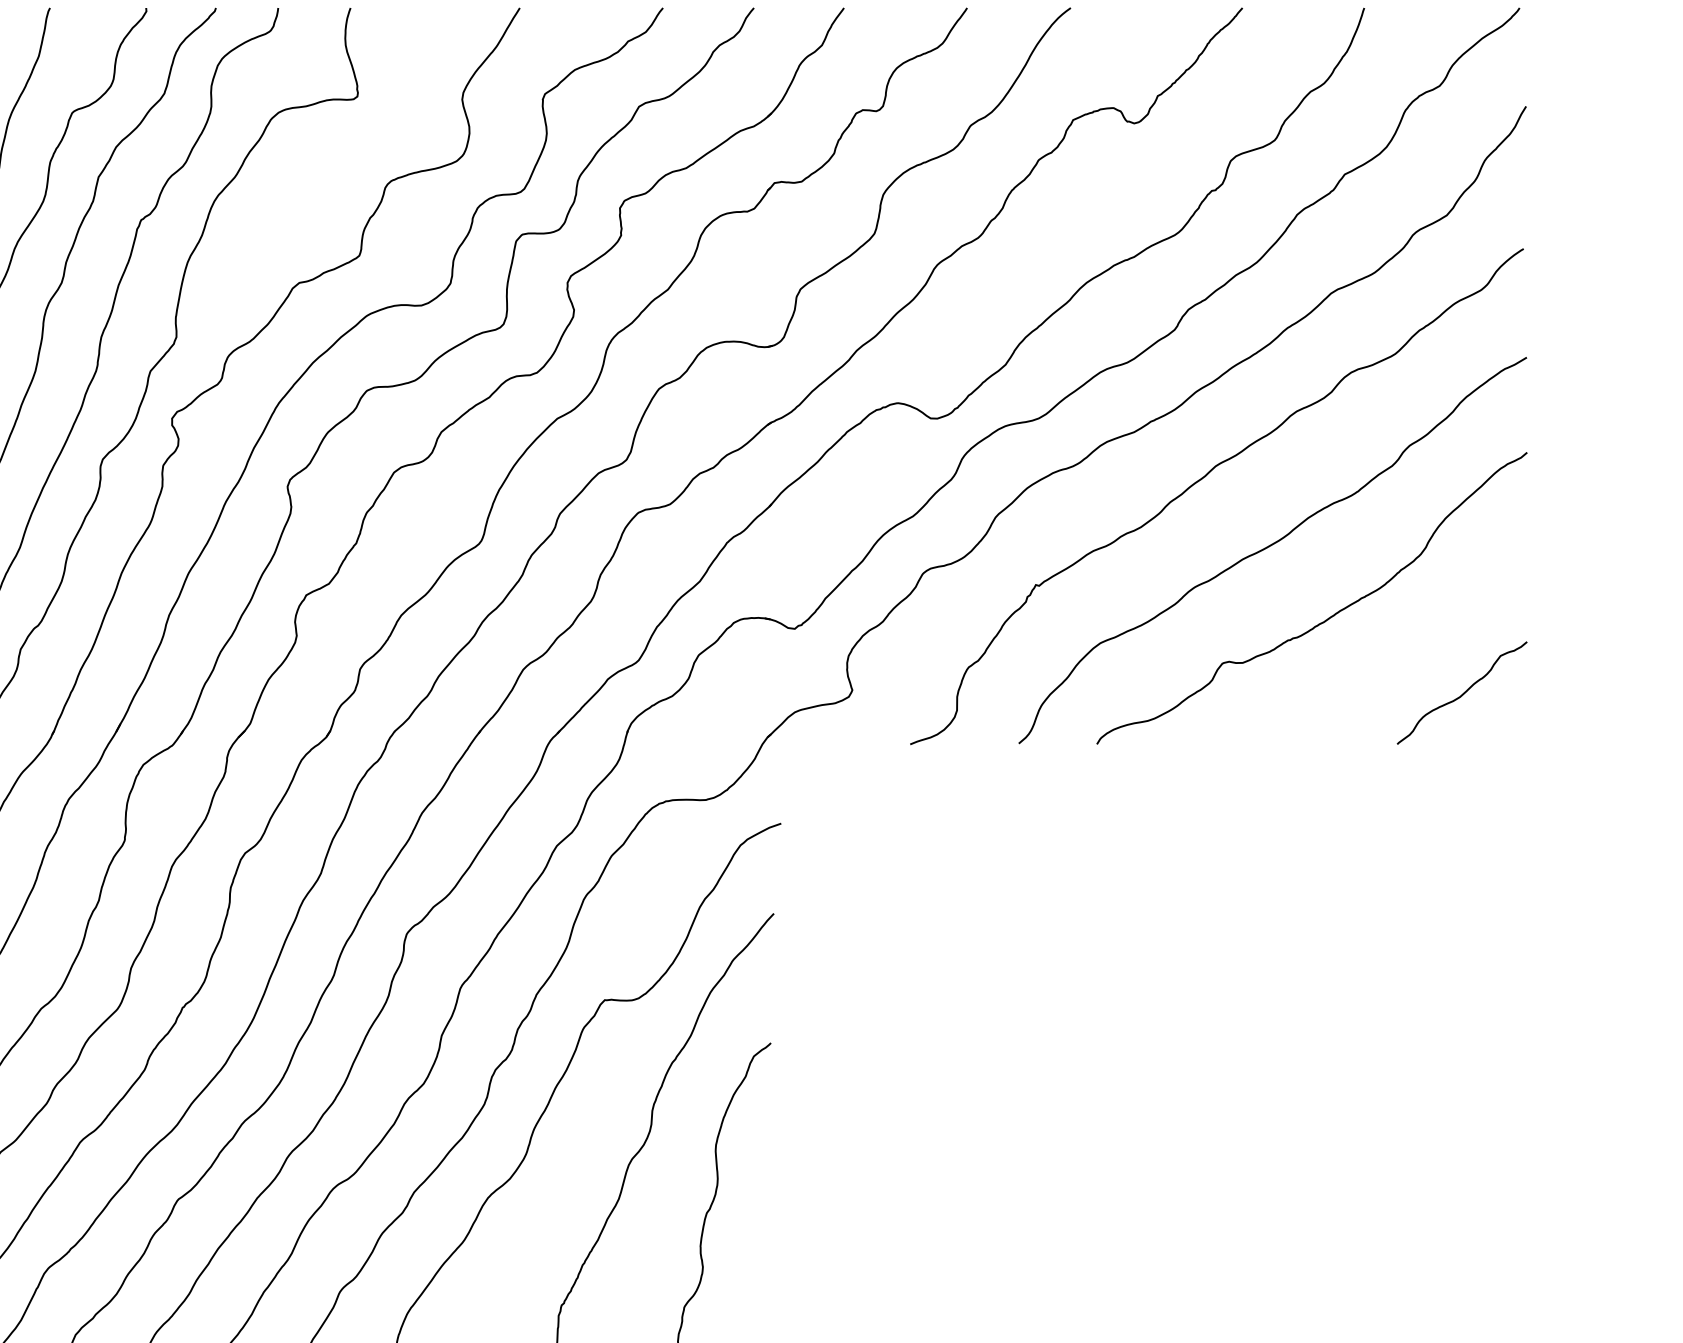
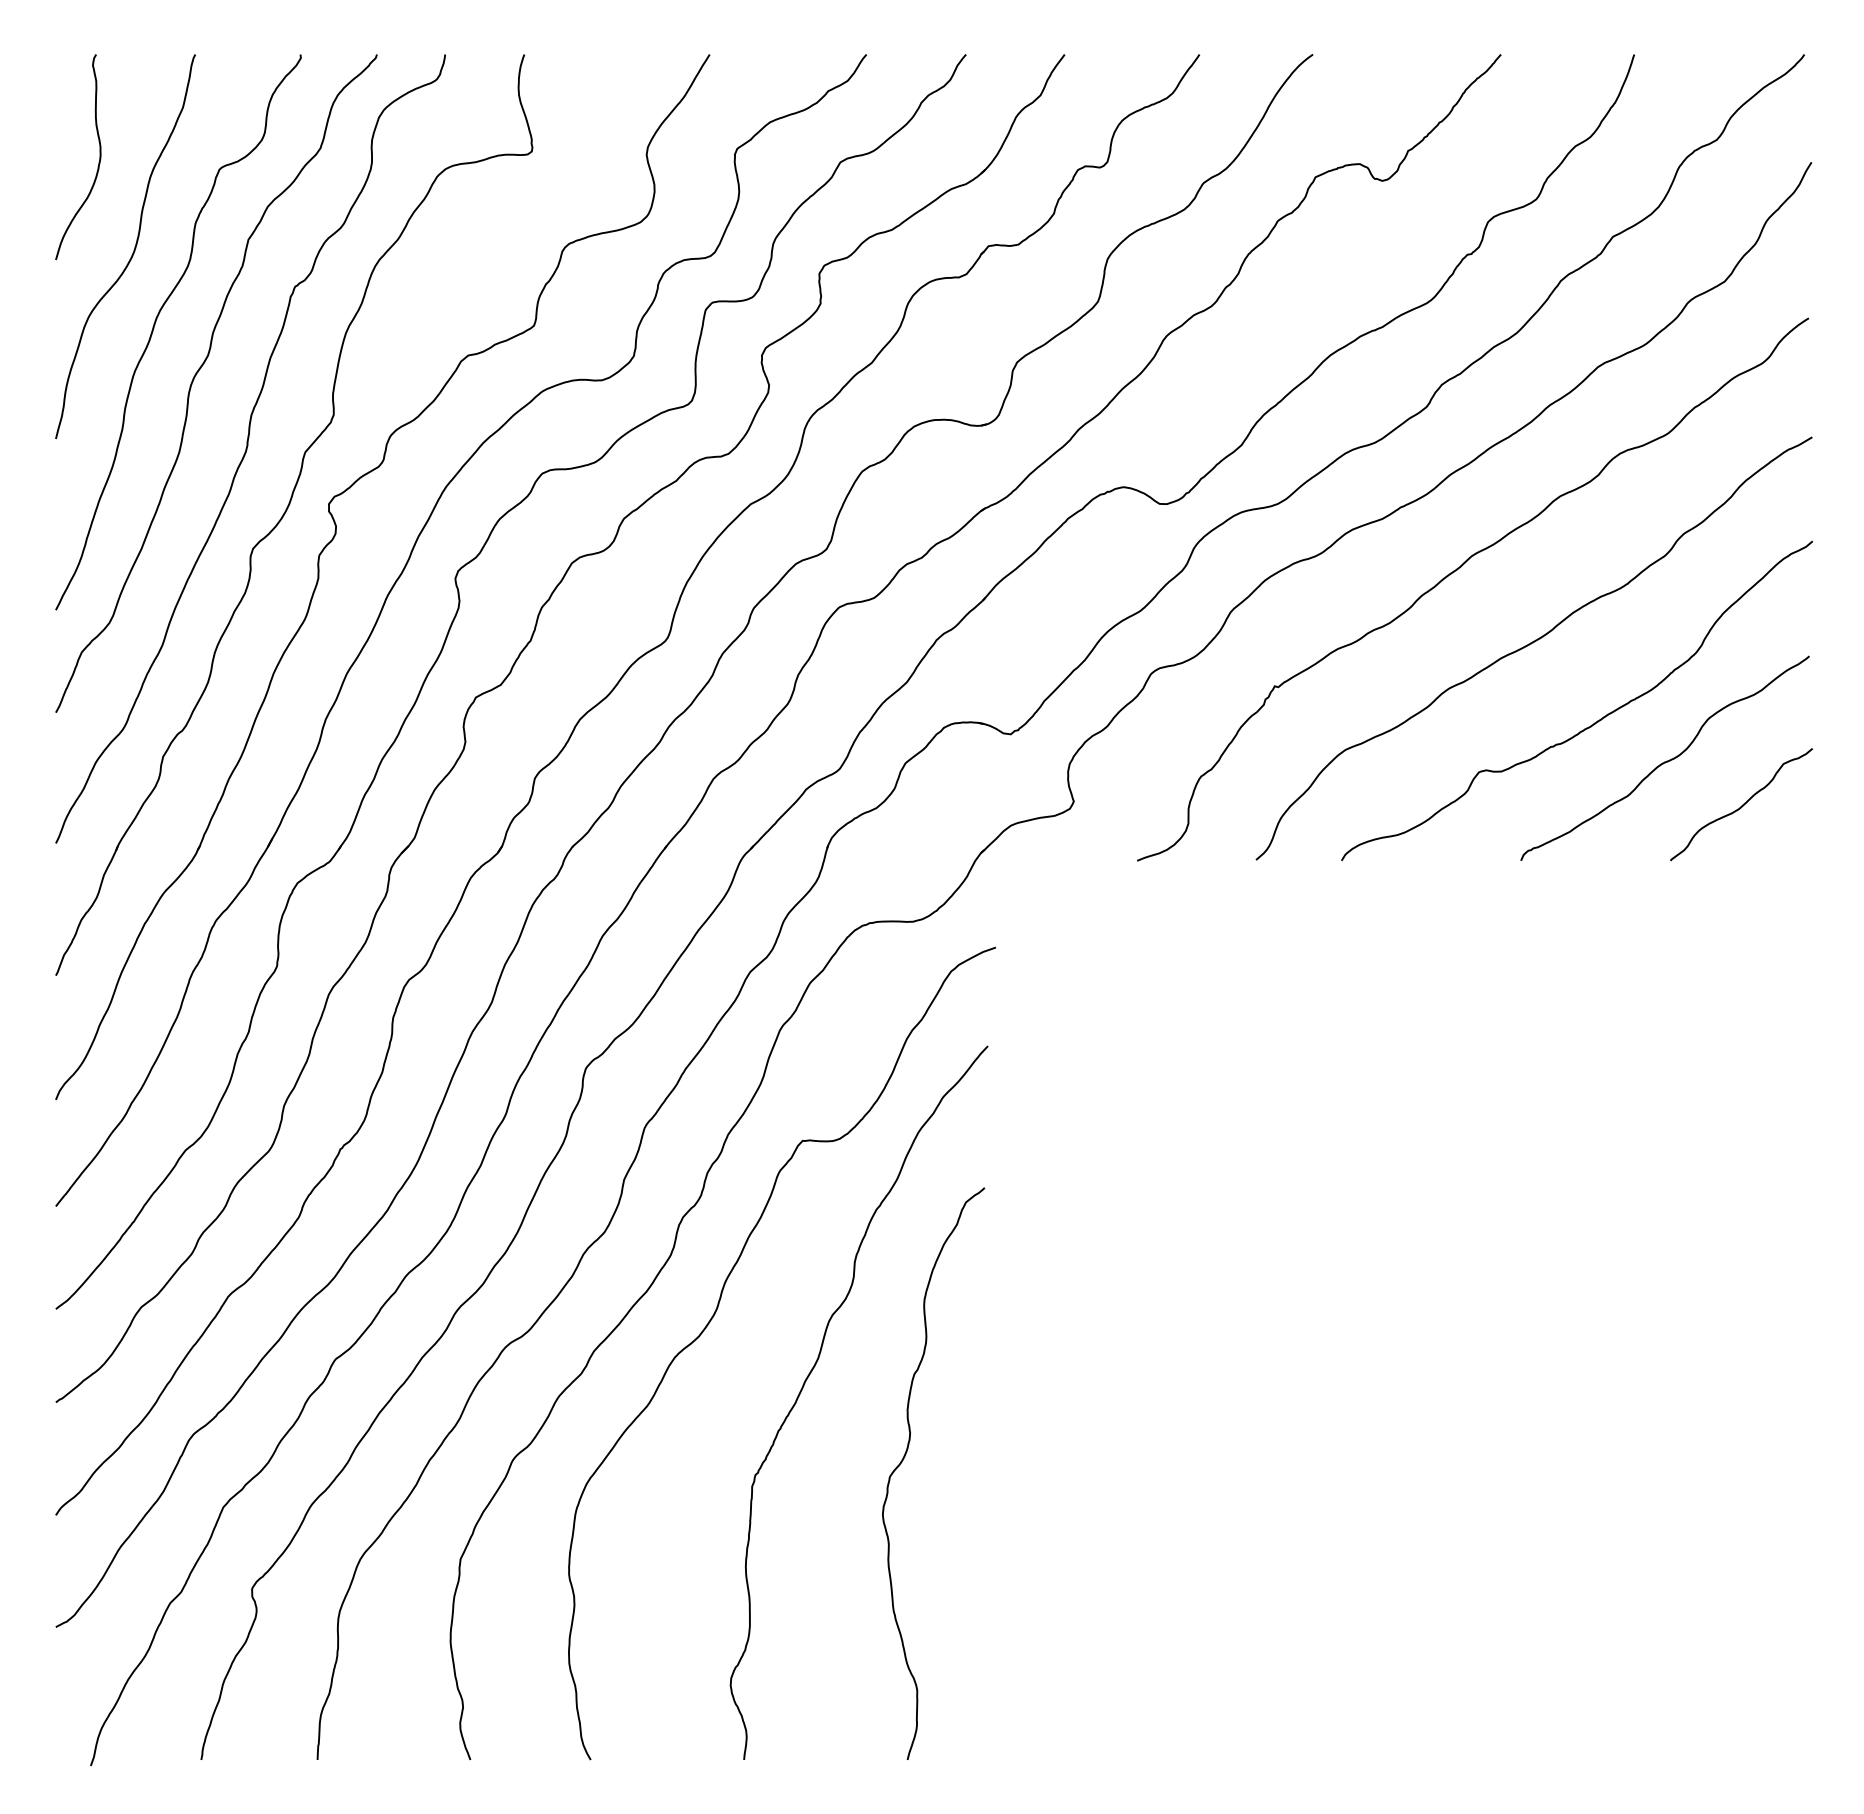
curve: (1393, 652) -> (1666, 760), added

